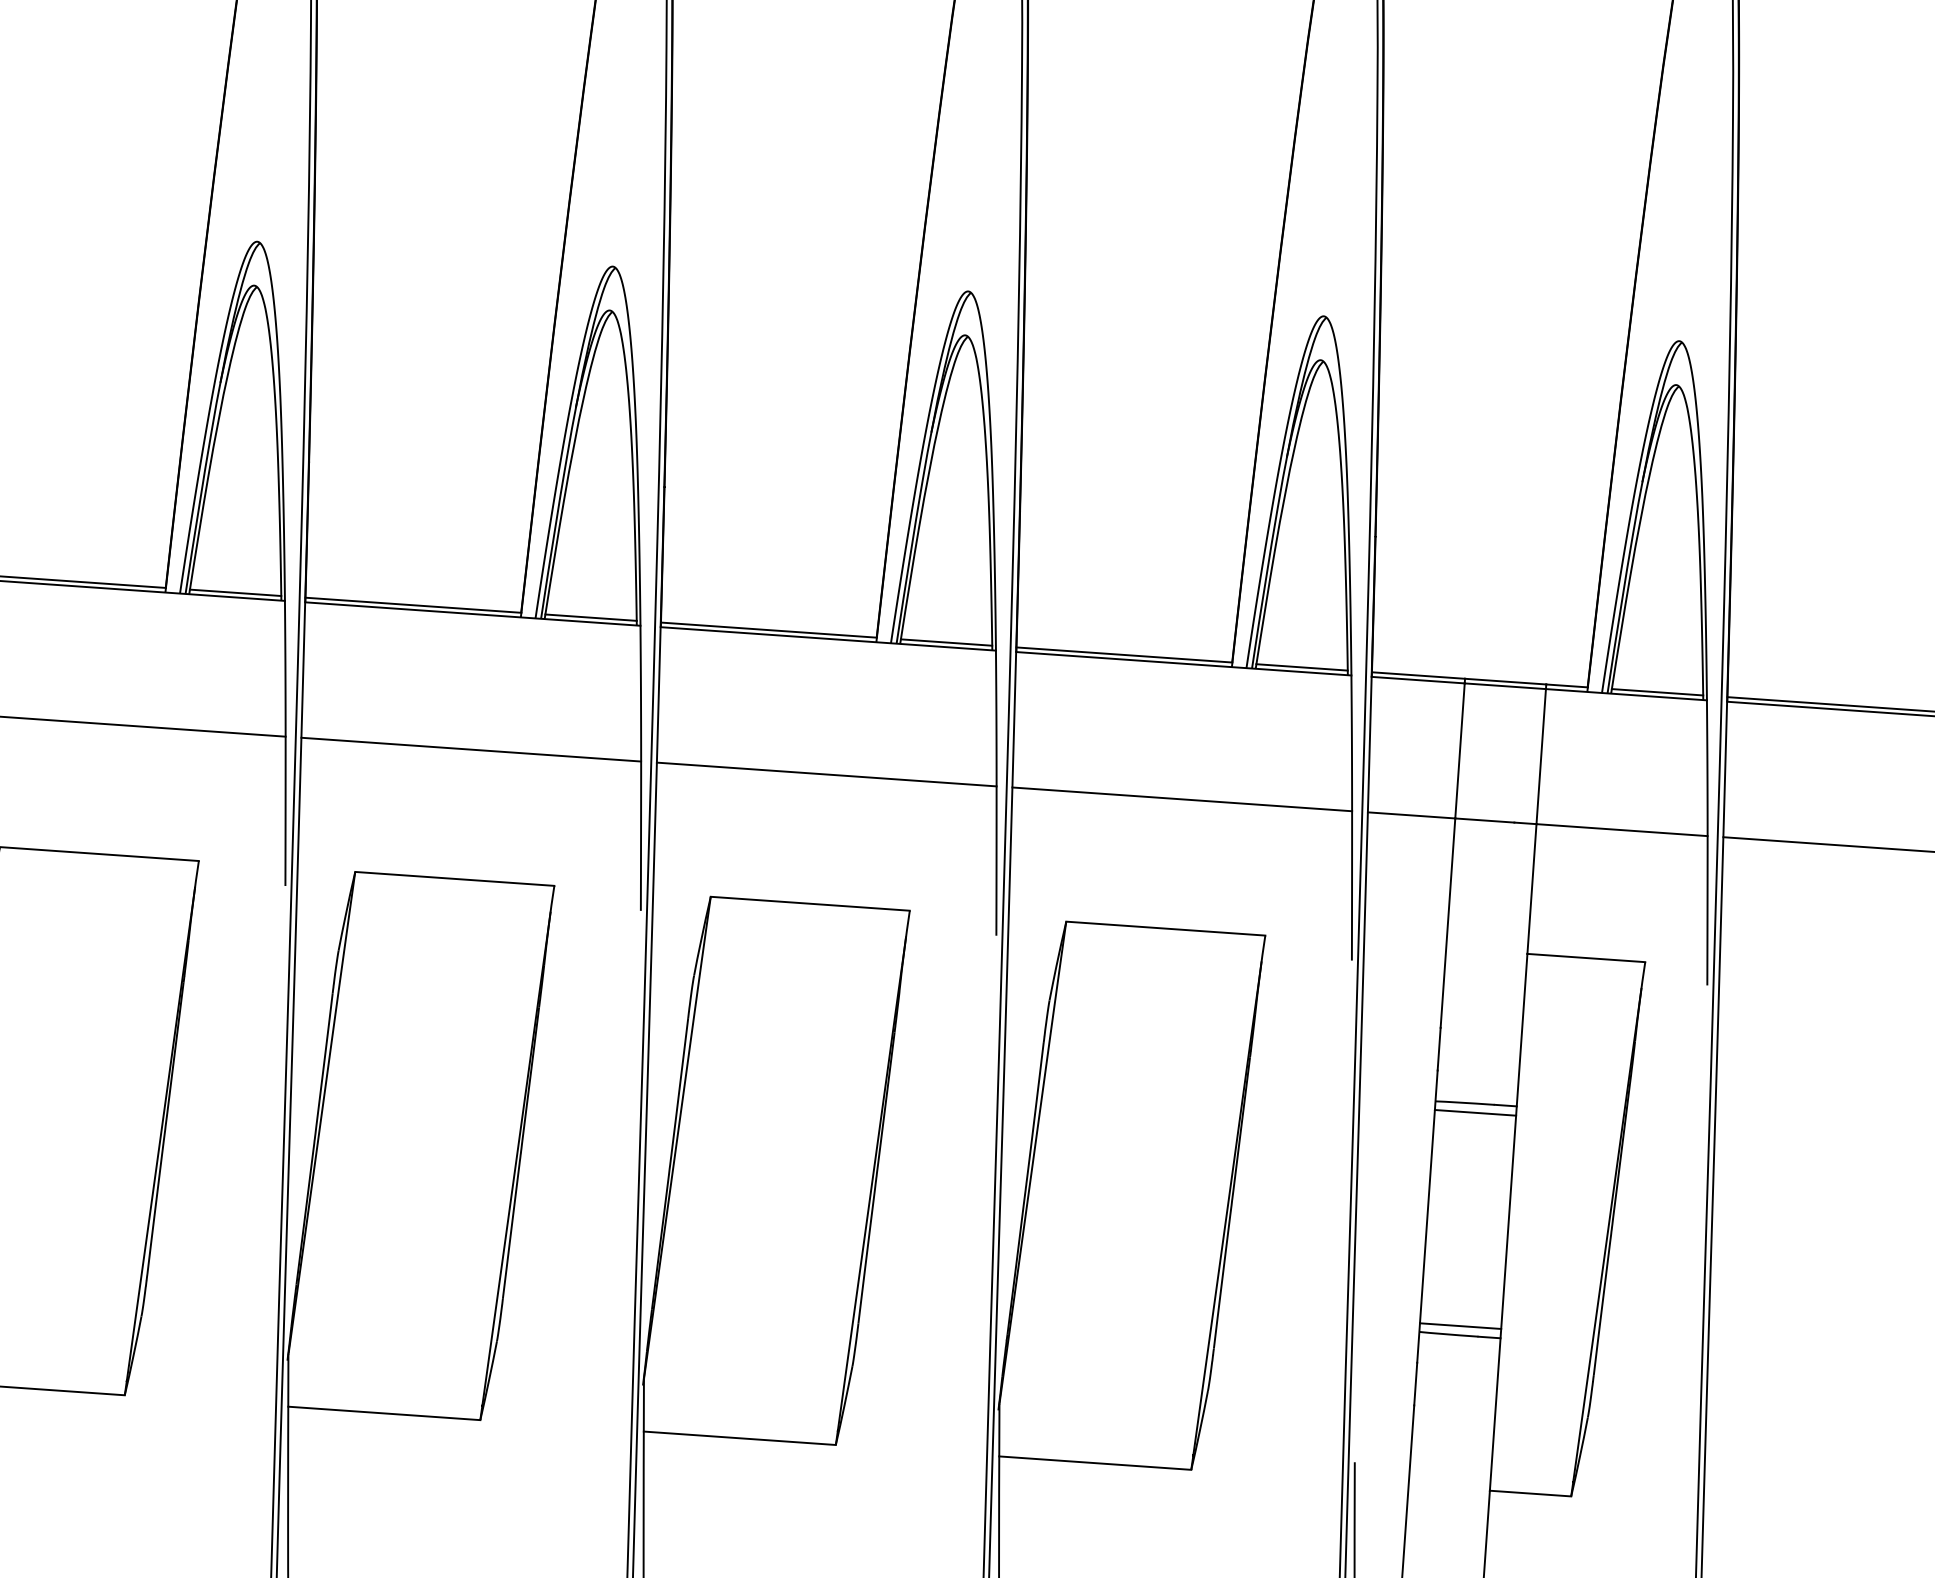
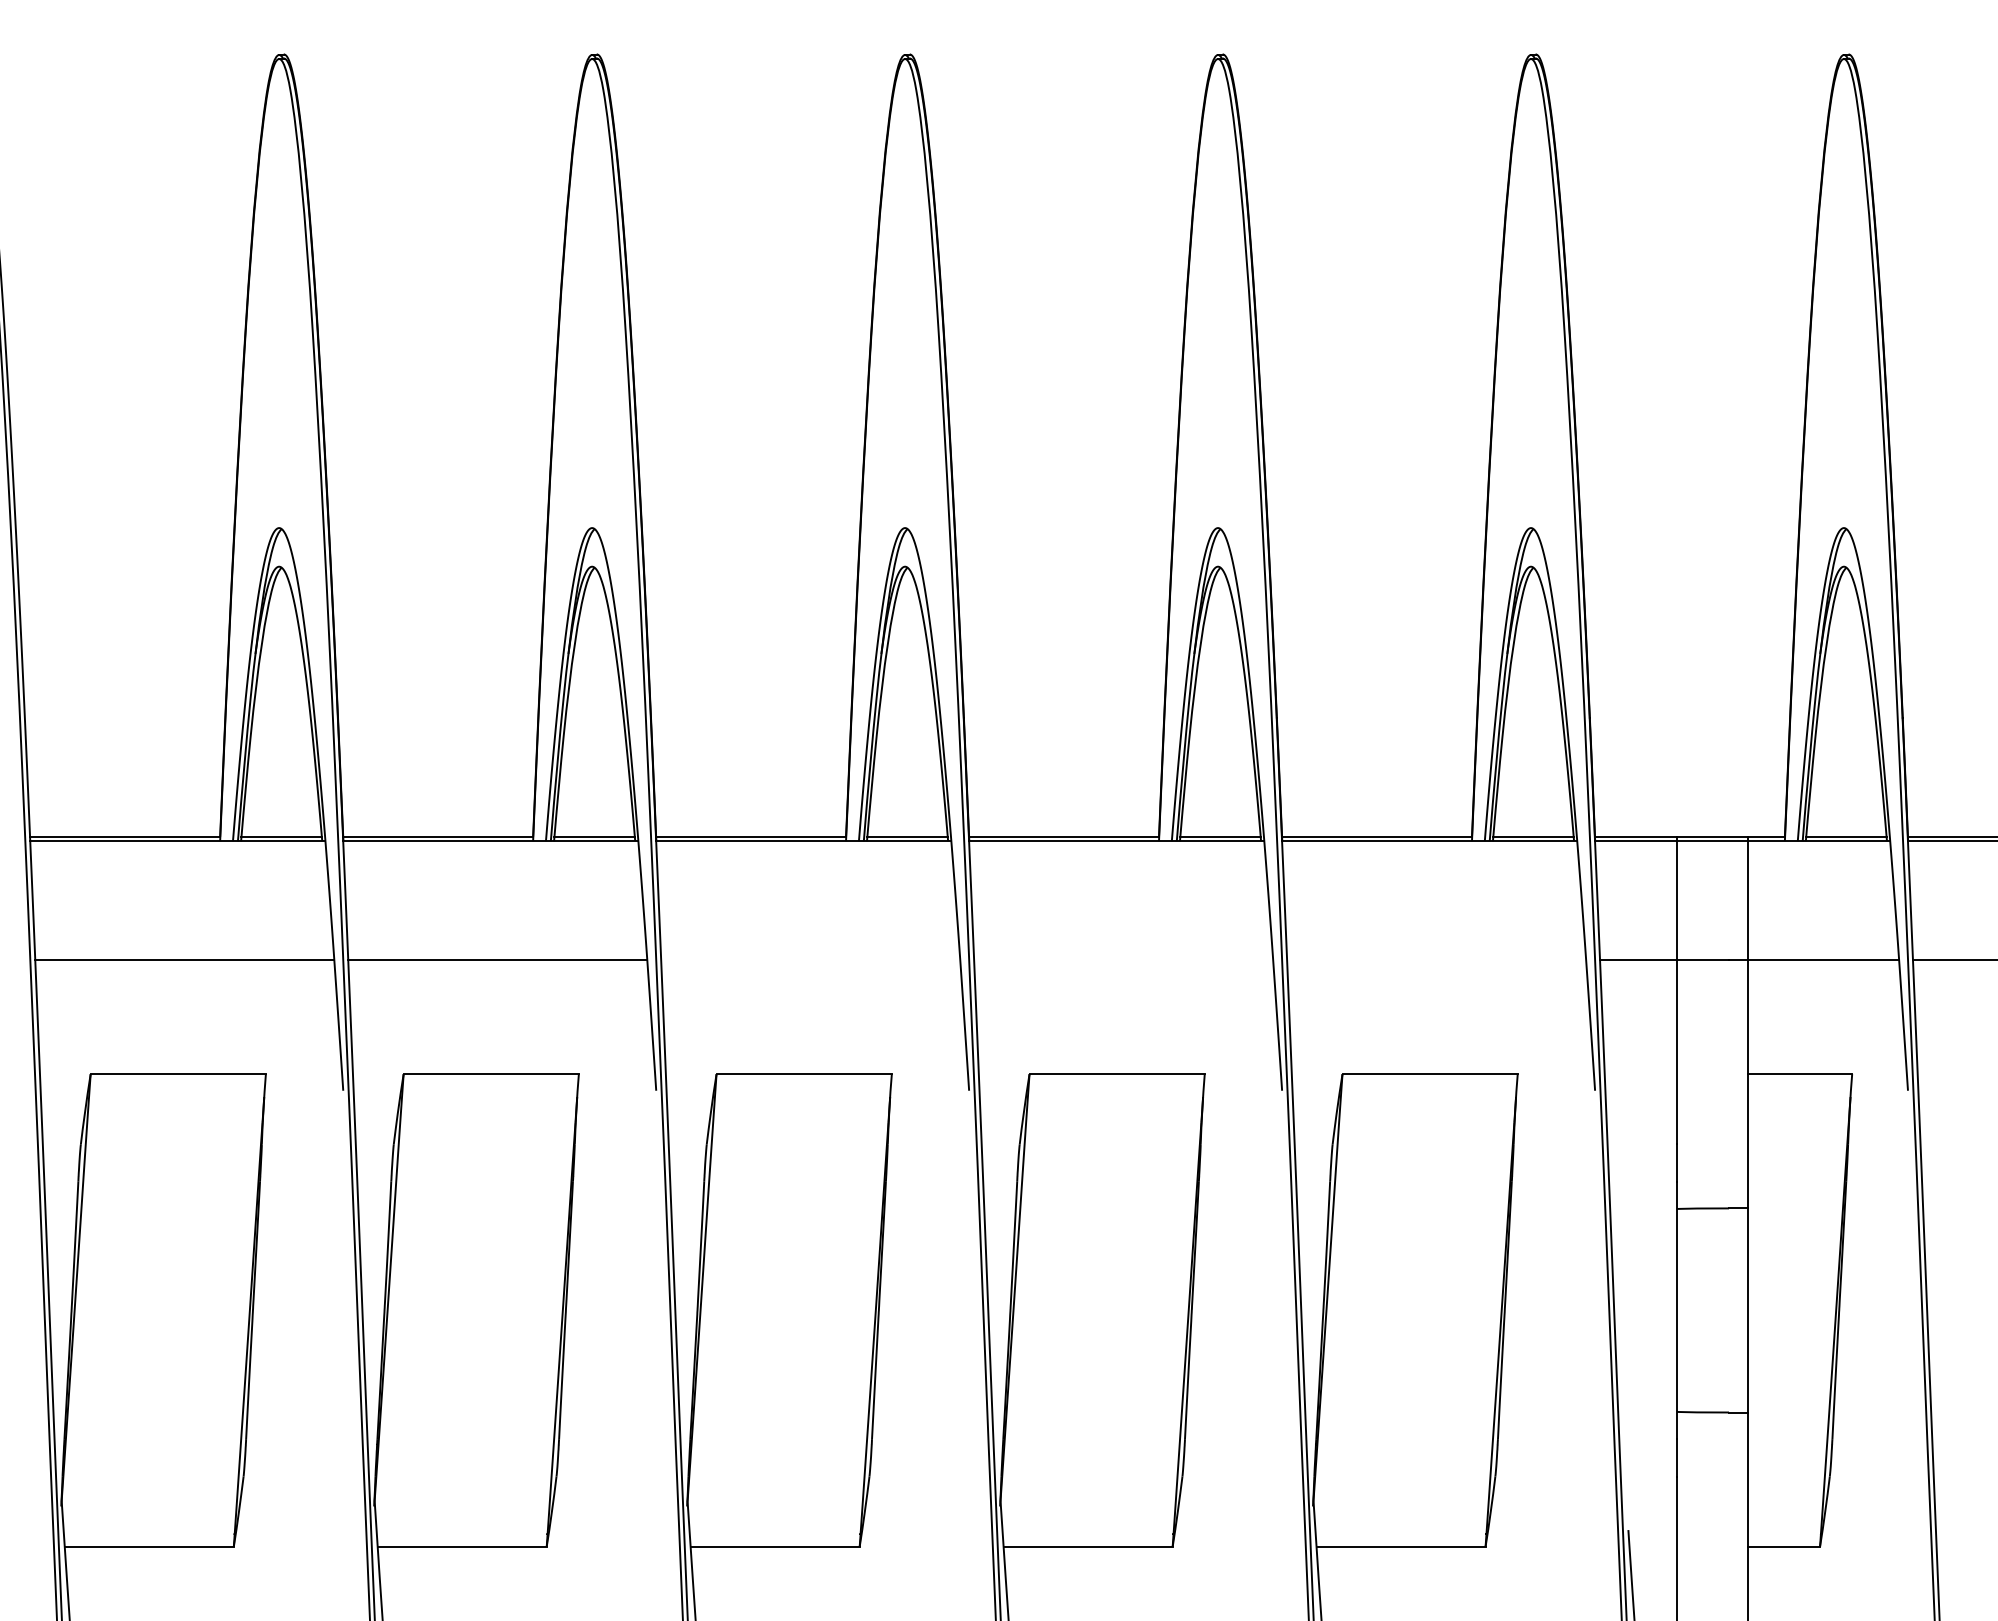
line: (471, 749) -> (810, 959), removed
line: (826, 774) -> (1123, 959), removed
line: (1182, 798) -> (1436, 959), removed
line: (1475, 1112) -> (1712, 1216), removed
line: (1460, 1326) -> (1712, 1404), removed

